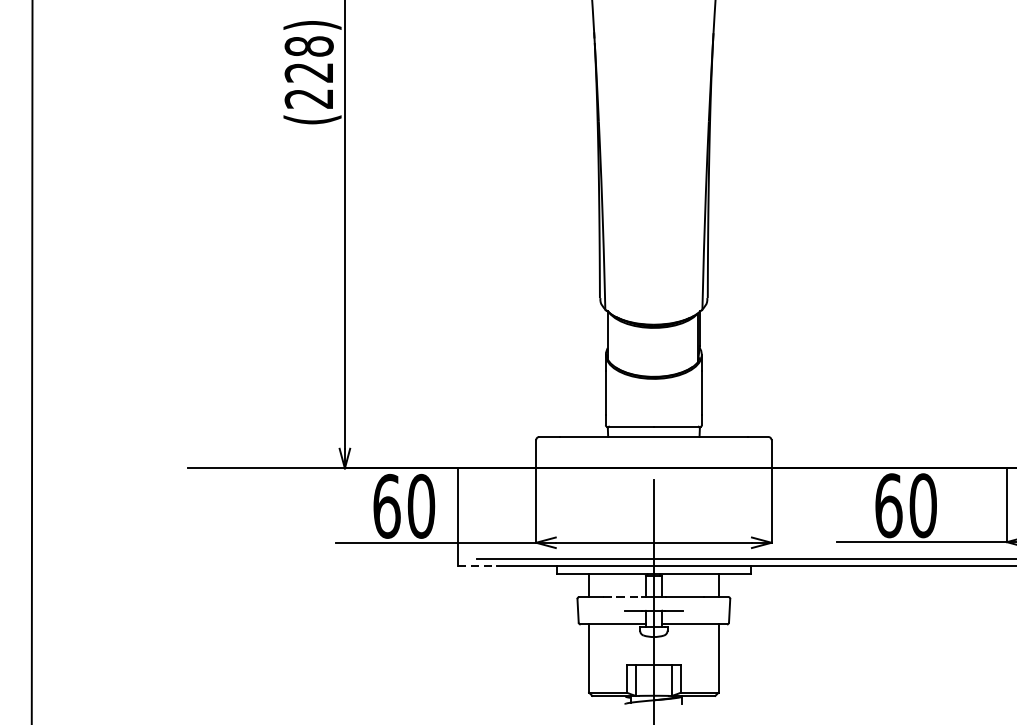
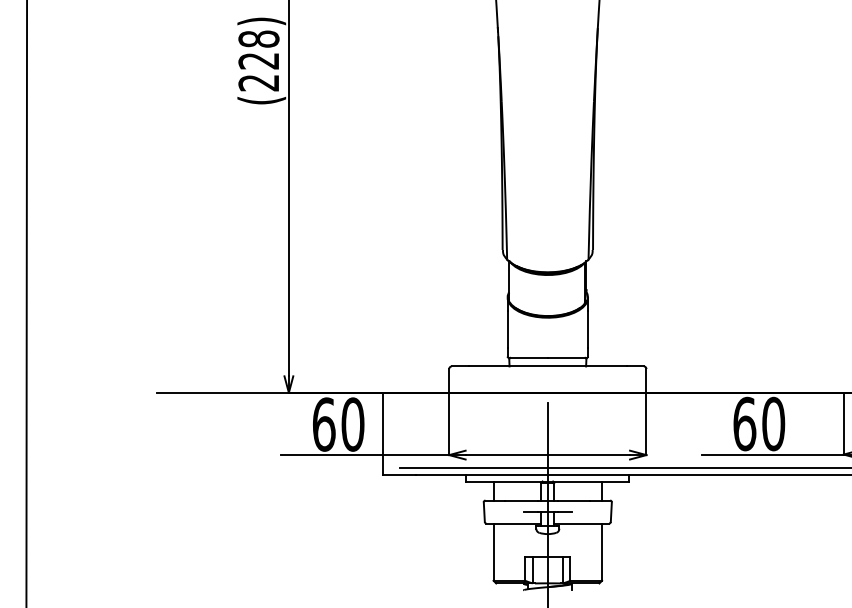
line: (478, 565) -> (400, 474), dashed -> solid
line: (623, 596) -> (522, 500), dashed -> solid

